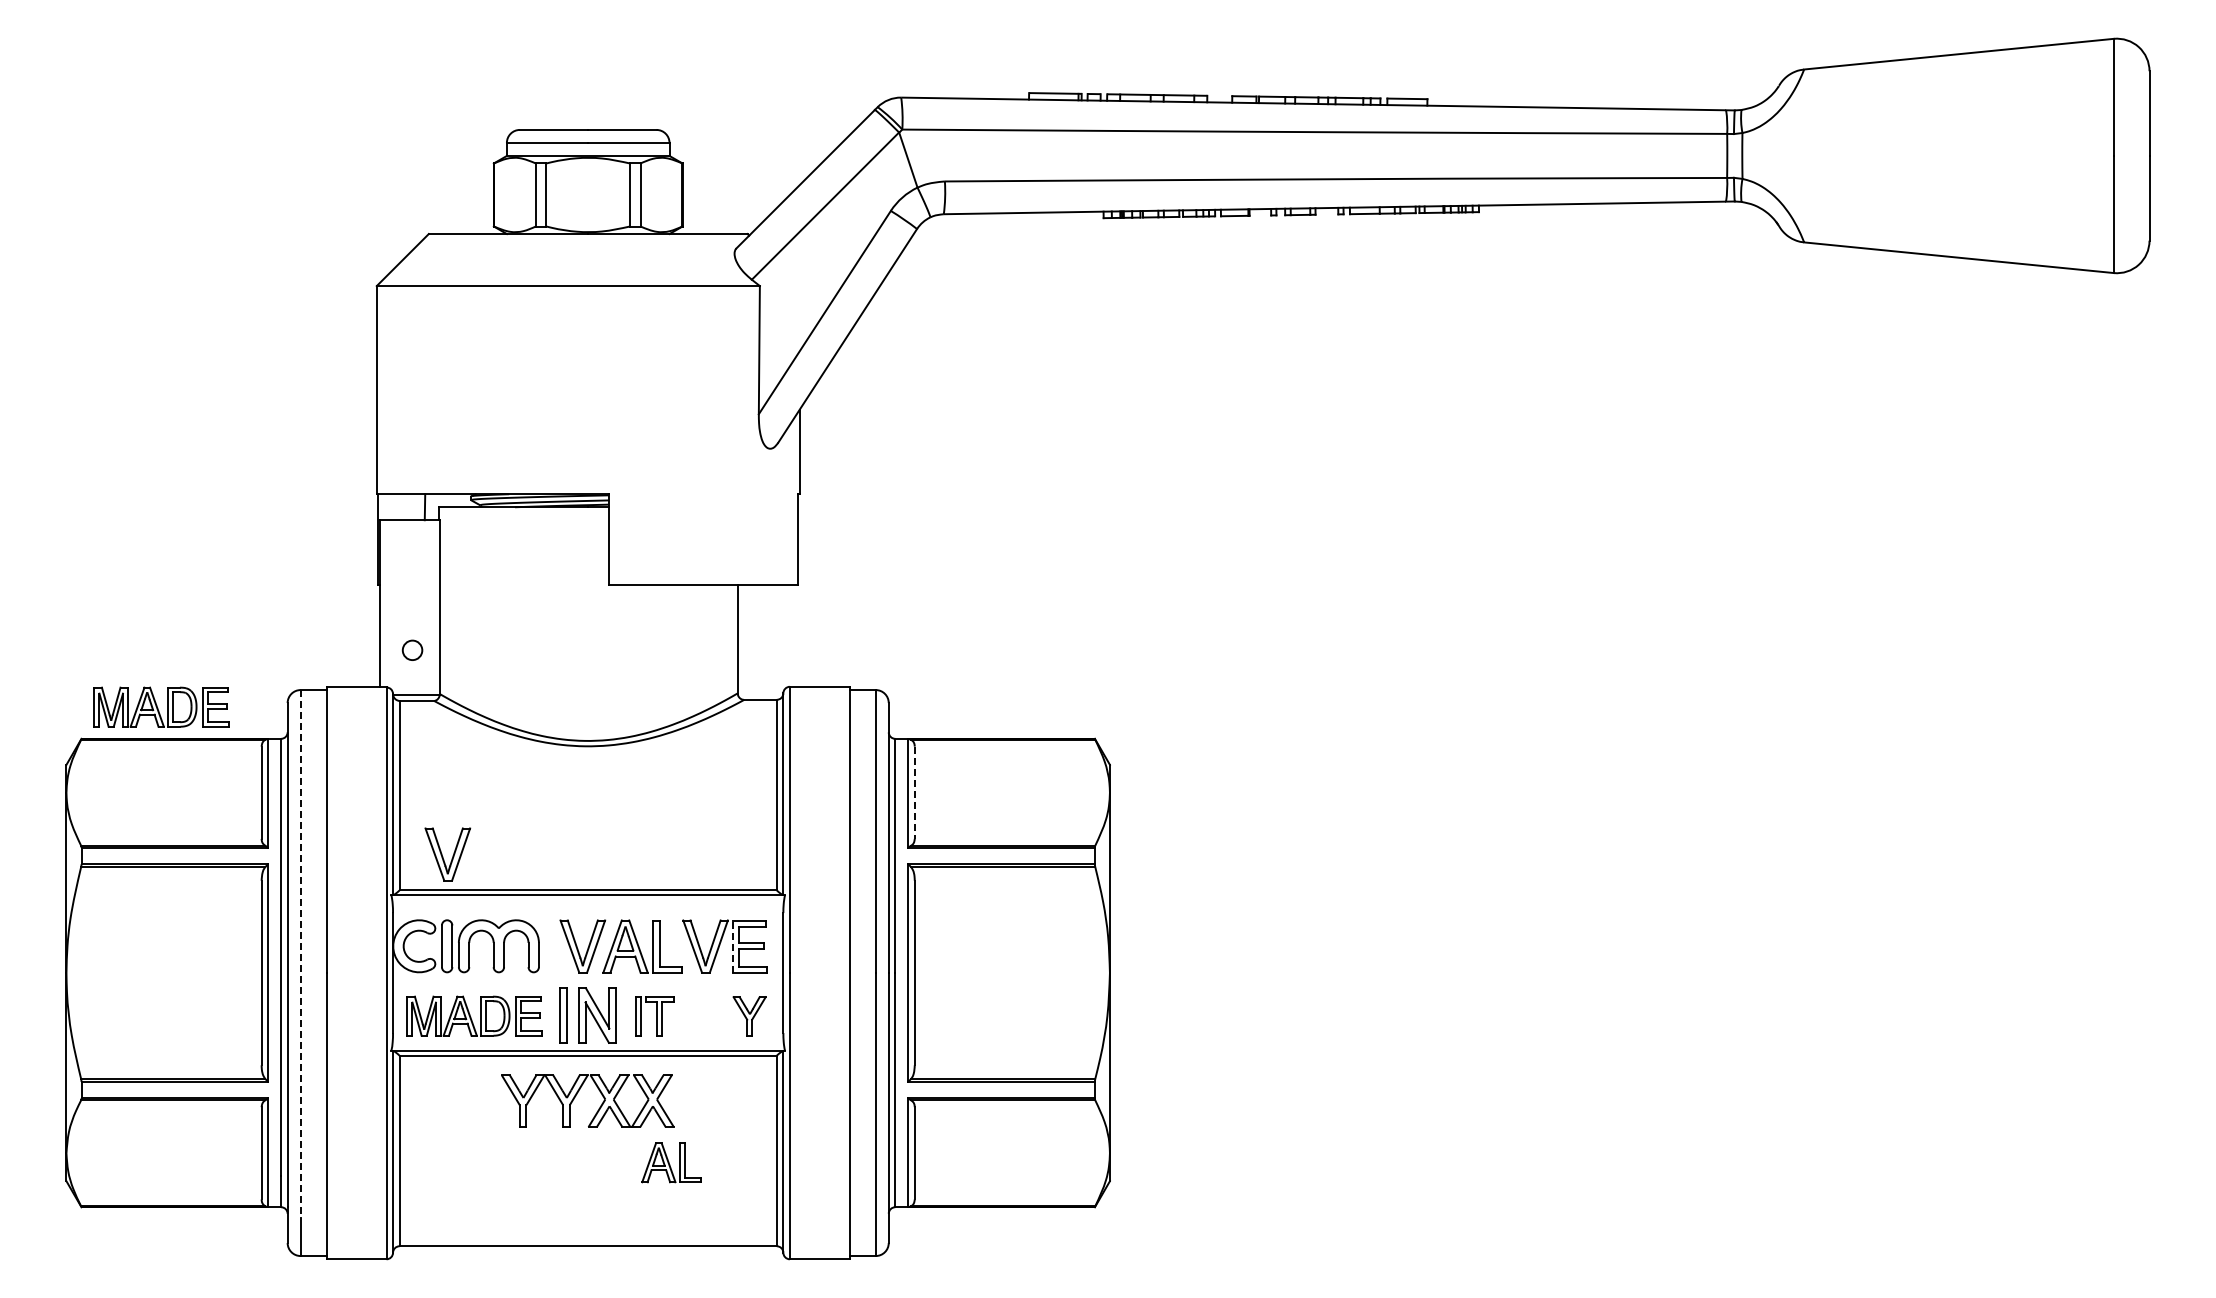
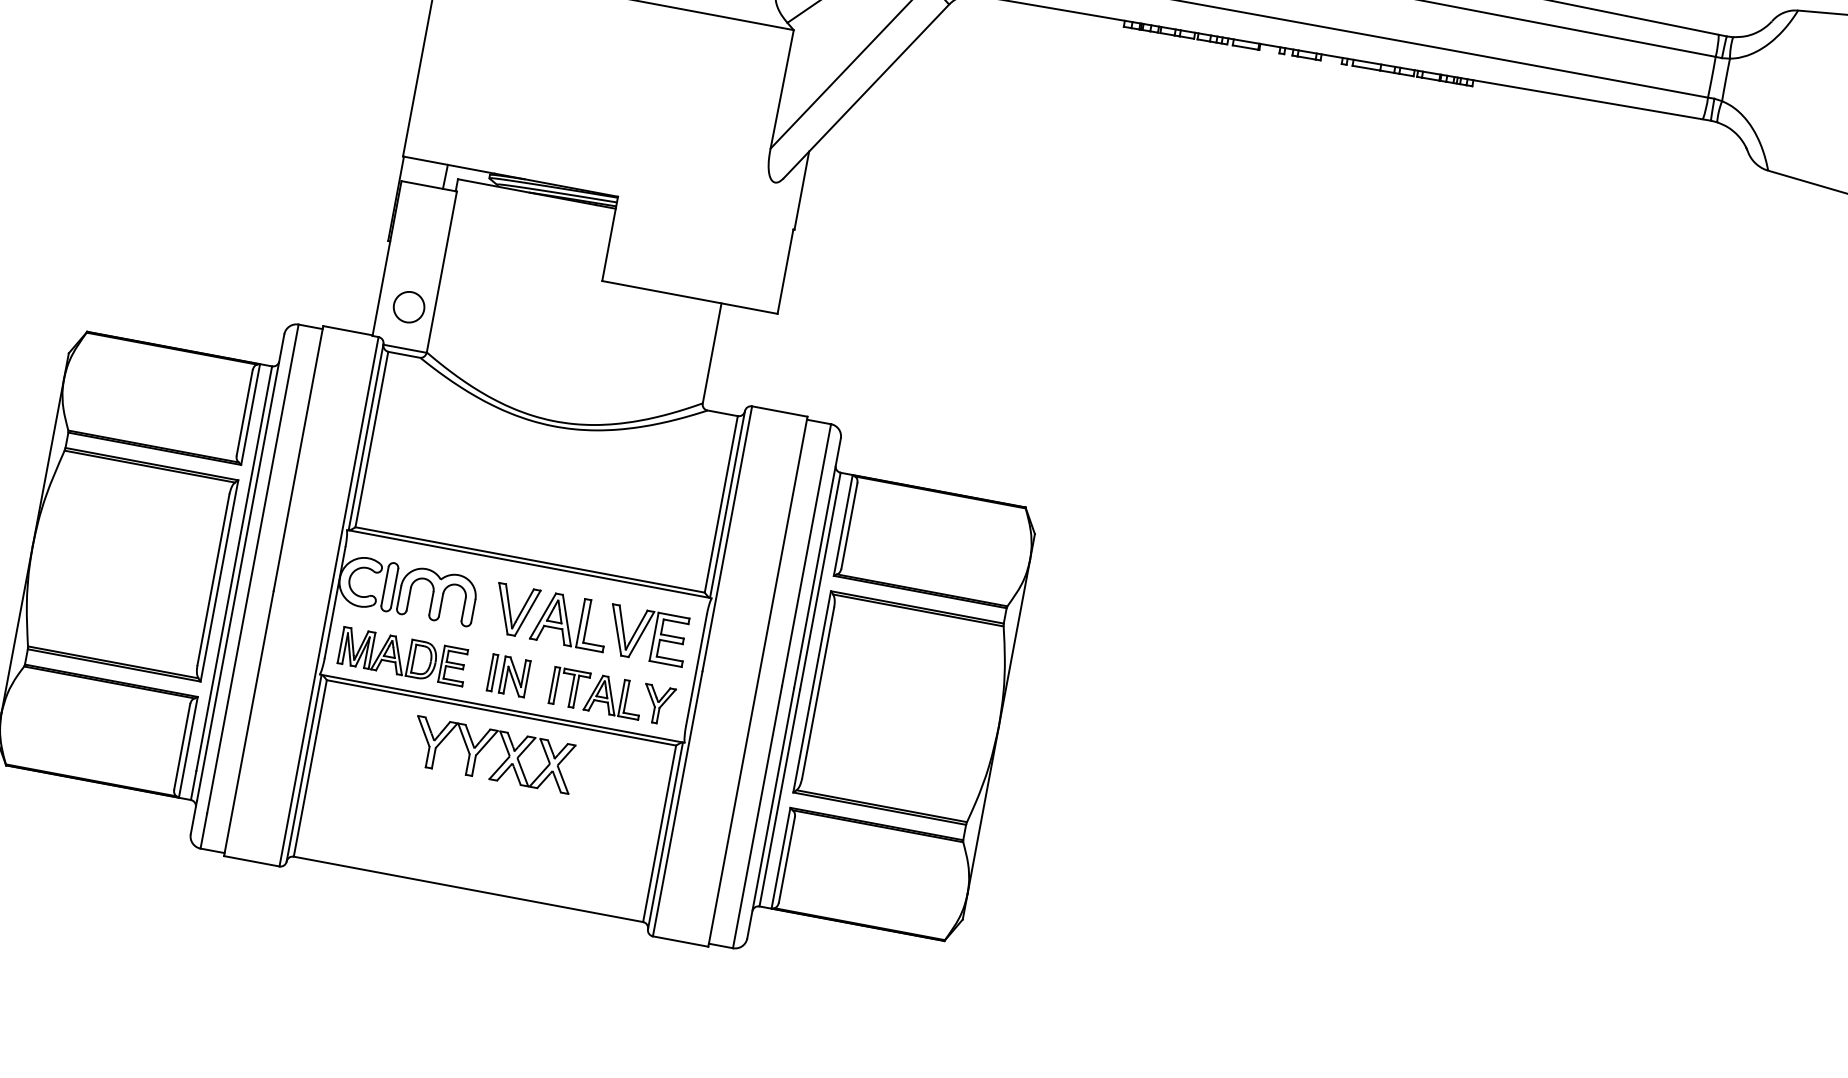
circle: (412, 650) -> (409, 307), size x1.67
part: (161, 706) -> (166, 315), removed
line: (914, 793) -> (849, 526), dashed -> solid
part: (447, 854) -> (406, 502), removed
line: (732, 946) -> (654, 636), dashed -> solid
line: (300, 954) -> (252, 569), dashed -> solid
part: (588, 1015) -> (508, 675), size x0.71
part: (671, 1162) -> (614, 696), moved

